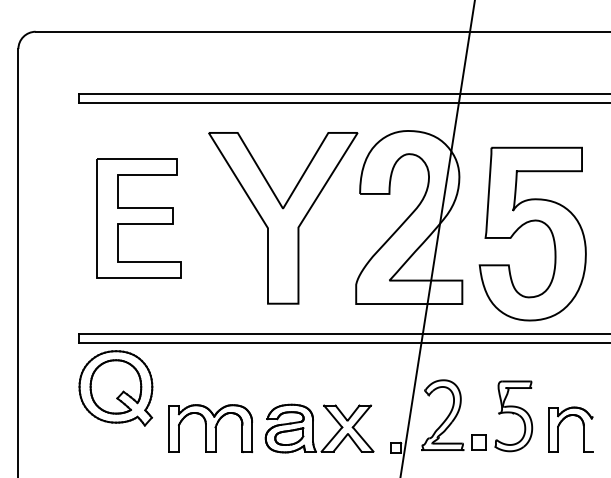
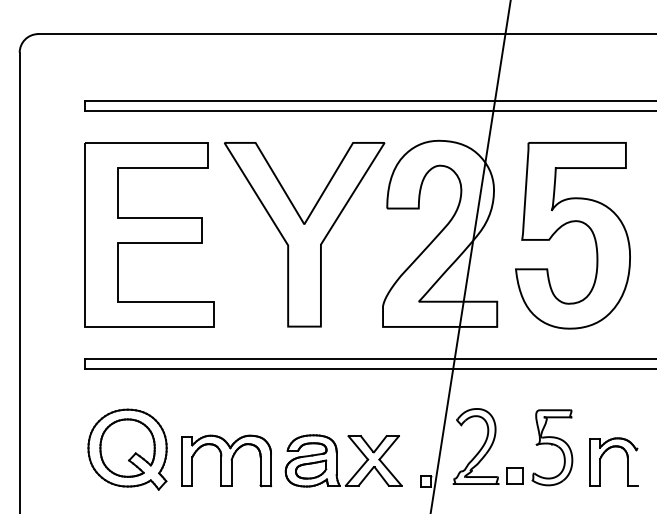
part: (139, 218) -> (149, 234), size x1.43
part: (529, 222) -> (569, 223), moved
part: (115, 388) -> (127, 449), moved

